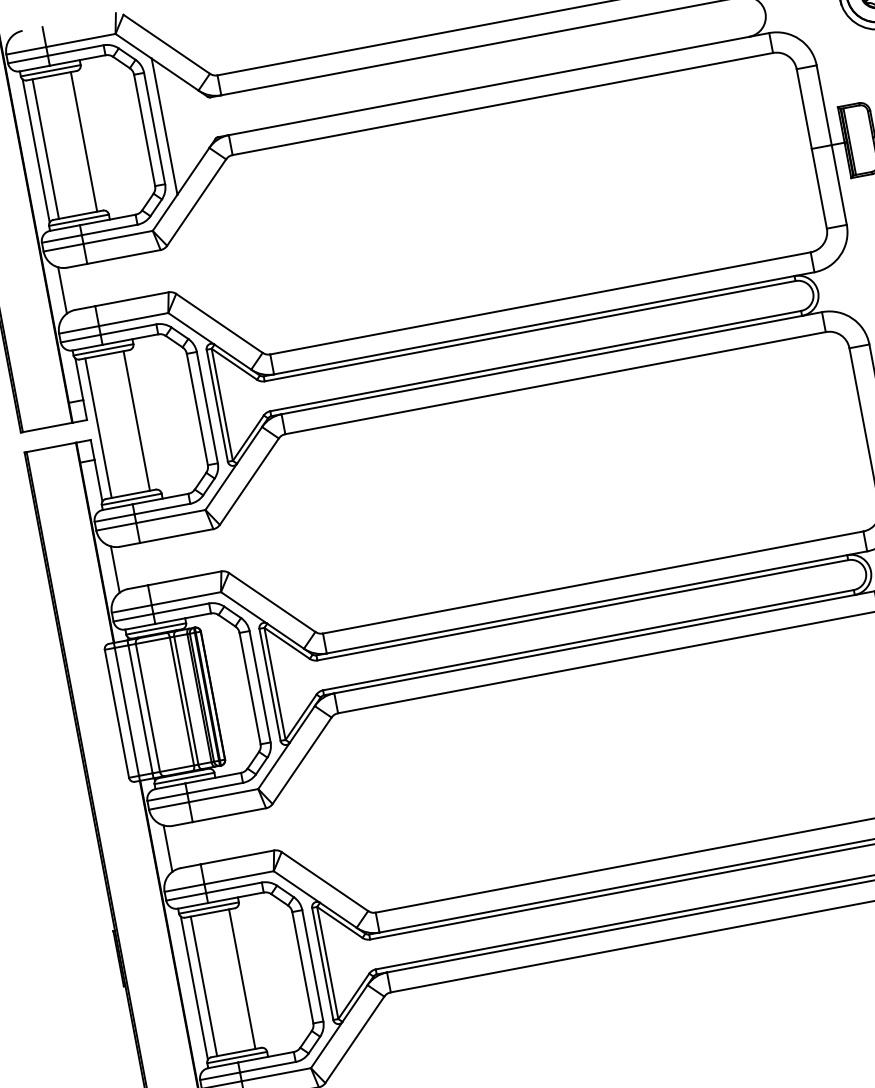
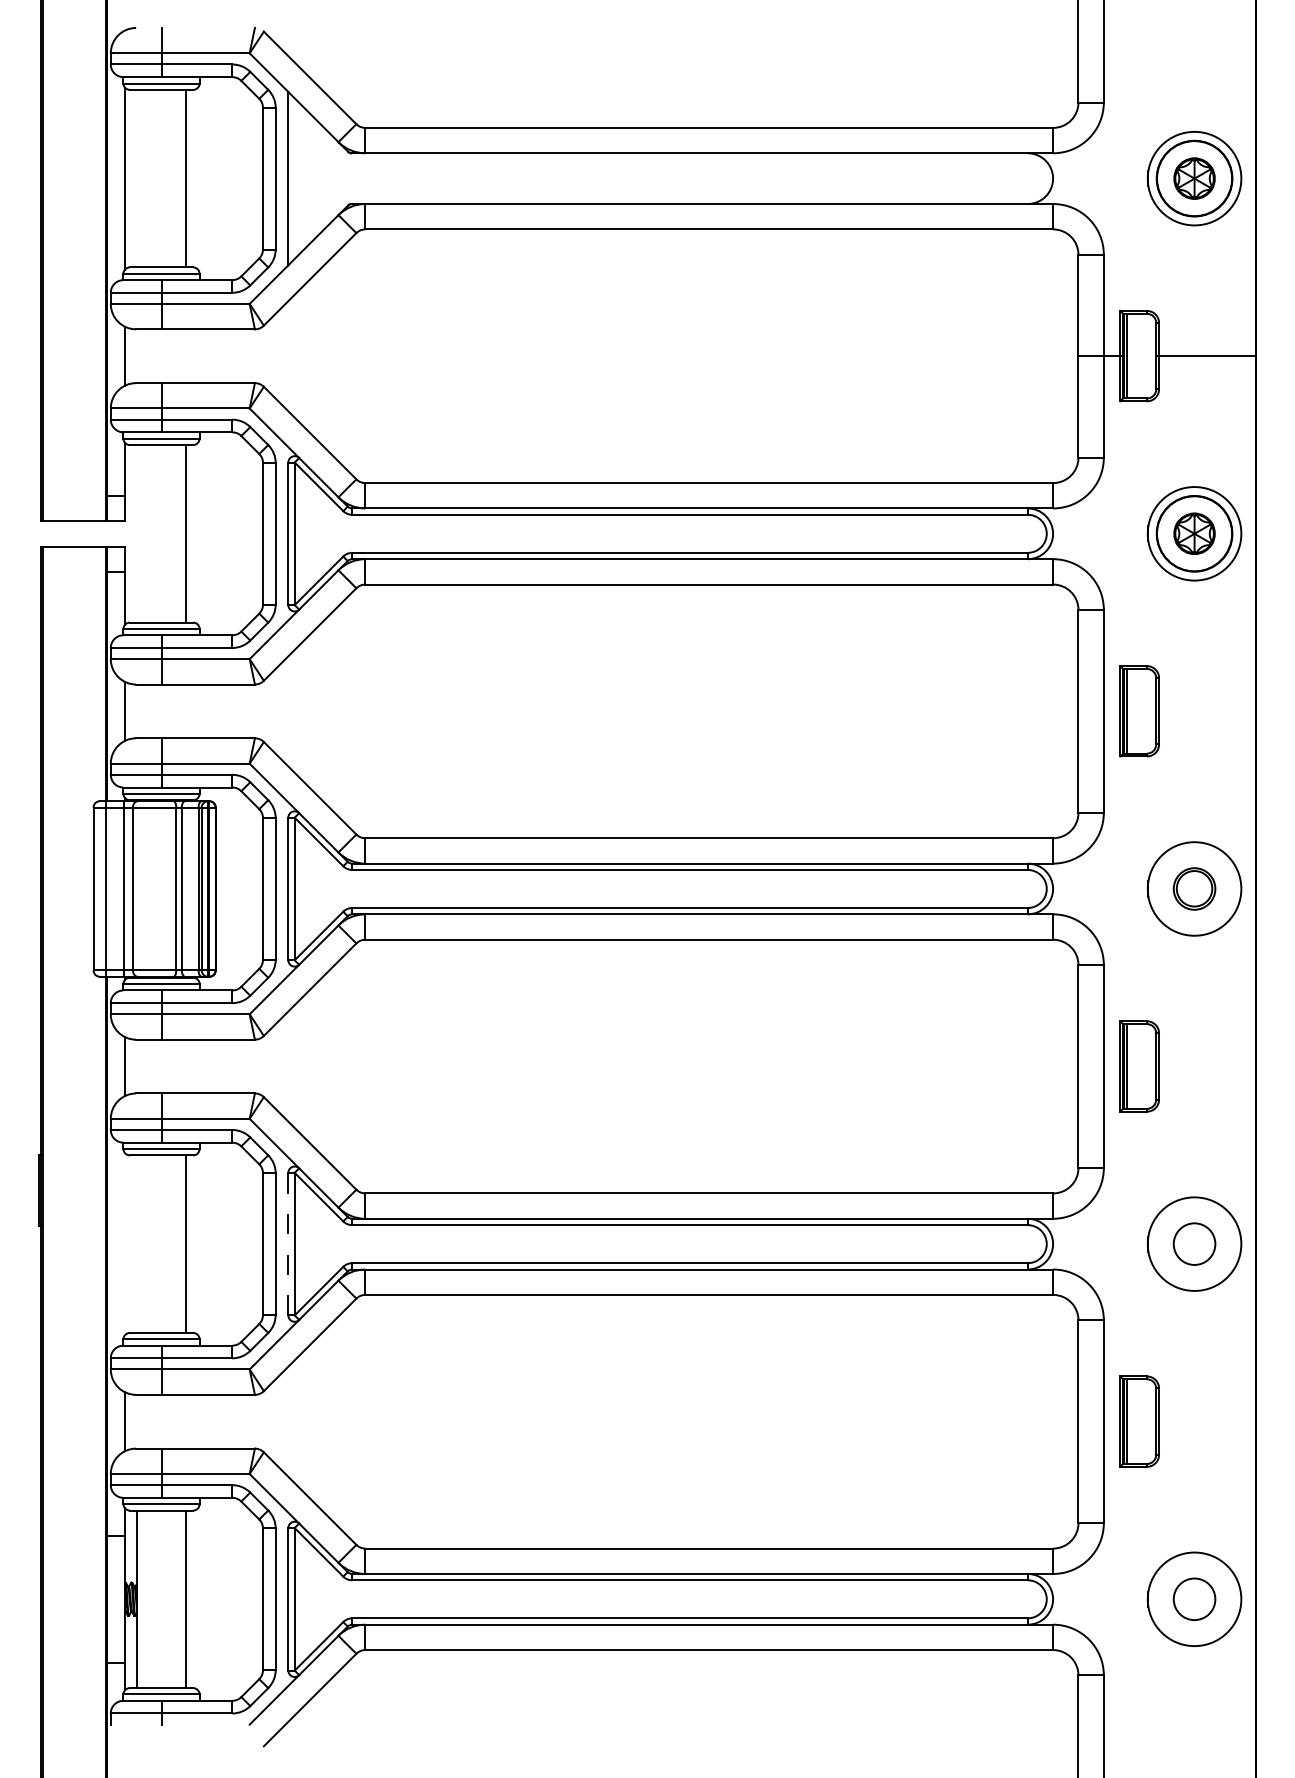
line: (46, 148) -> (137, 178), removed
line: (98, 427) -> (137, 533), removed
line: (322, 963) -> (288, 1243), solid -> dashed
line: (204, 985) -> (137, 1243), removed
line: (194, 988) -> (125, 1244), removed

